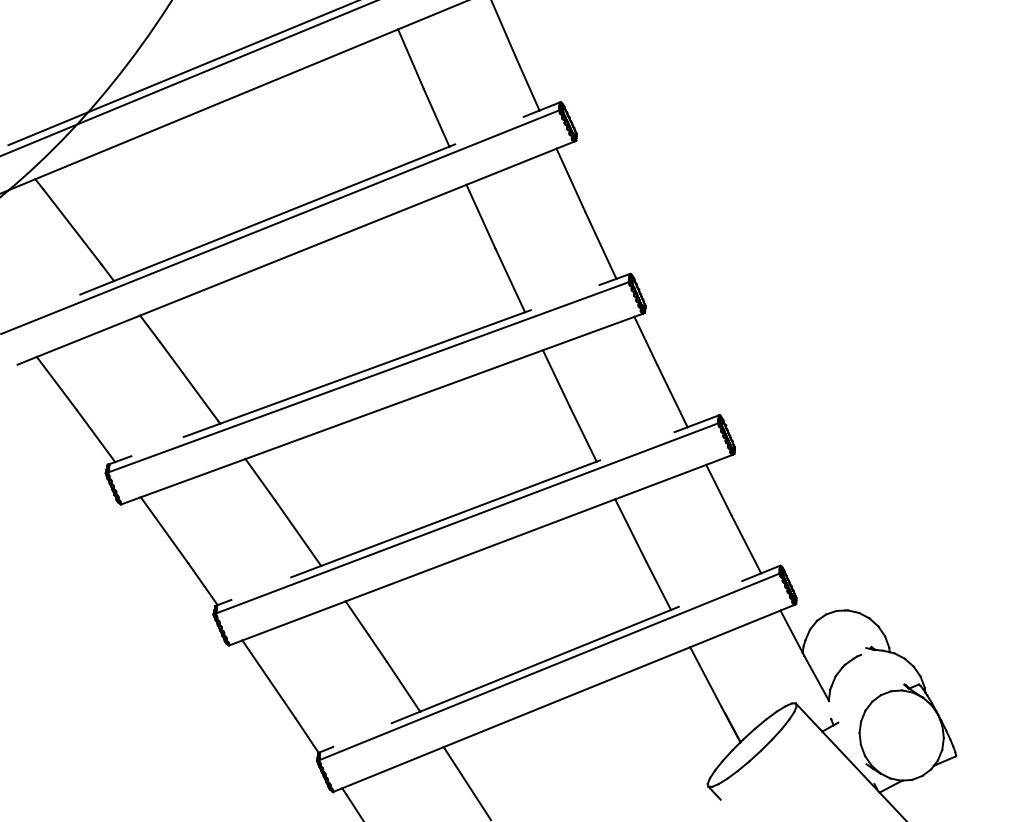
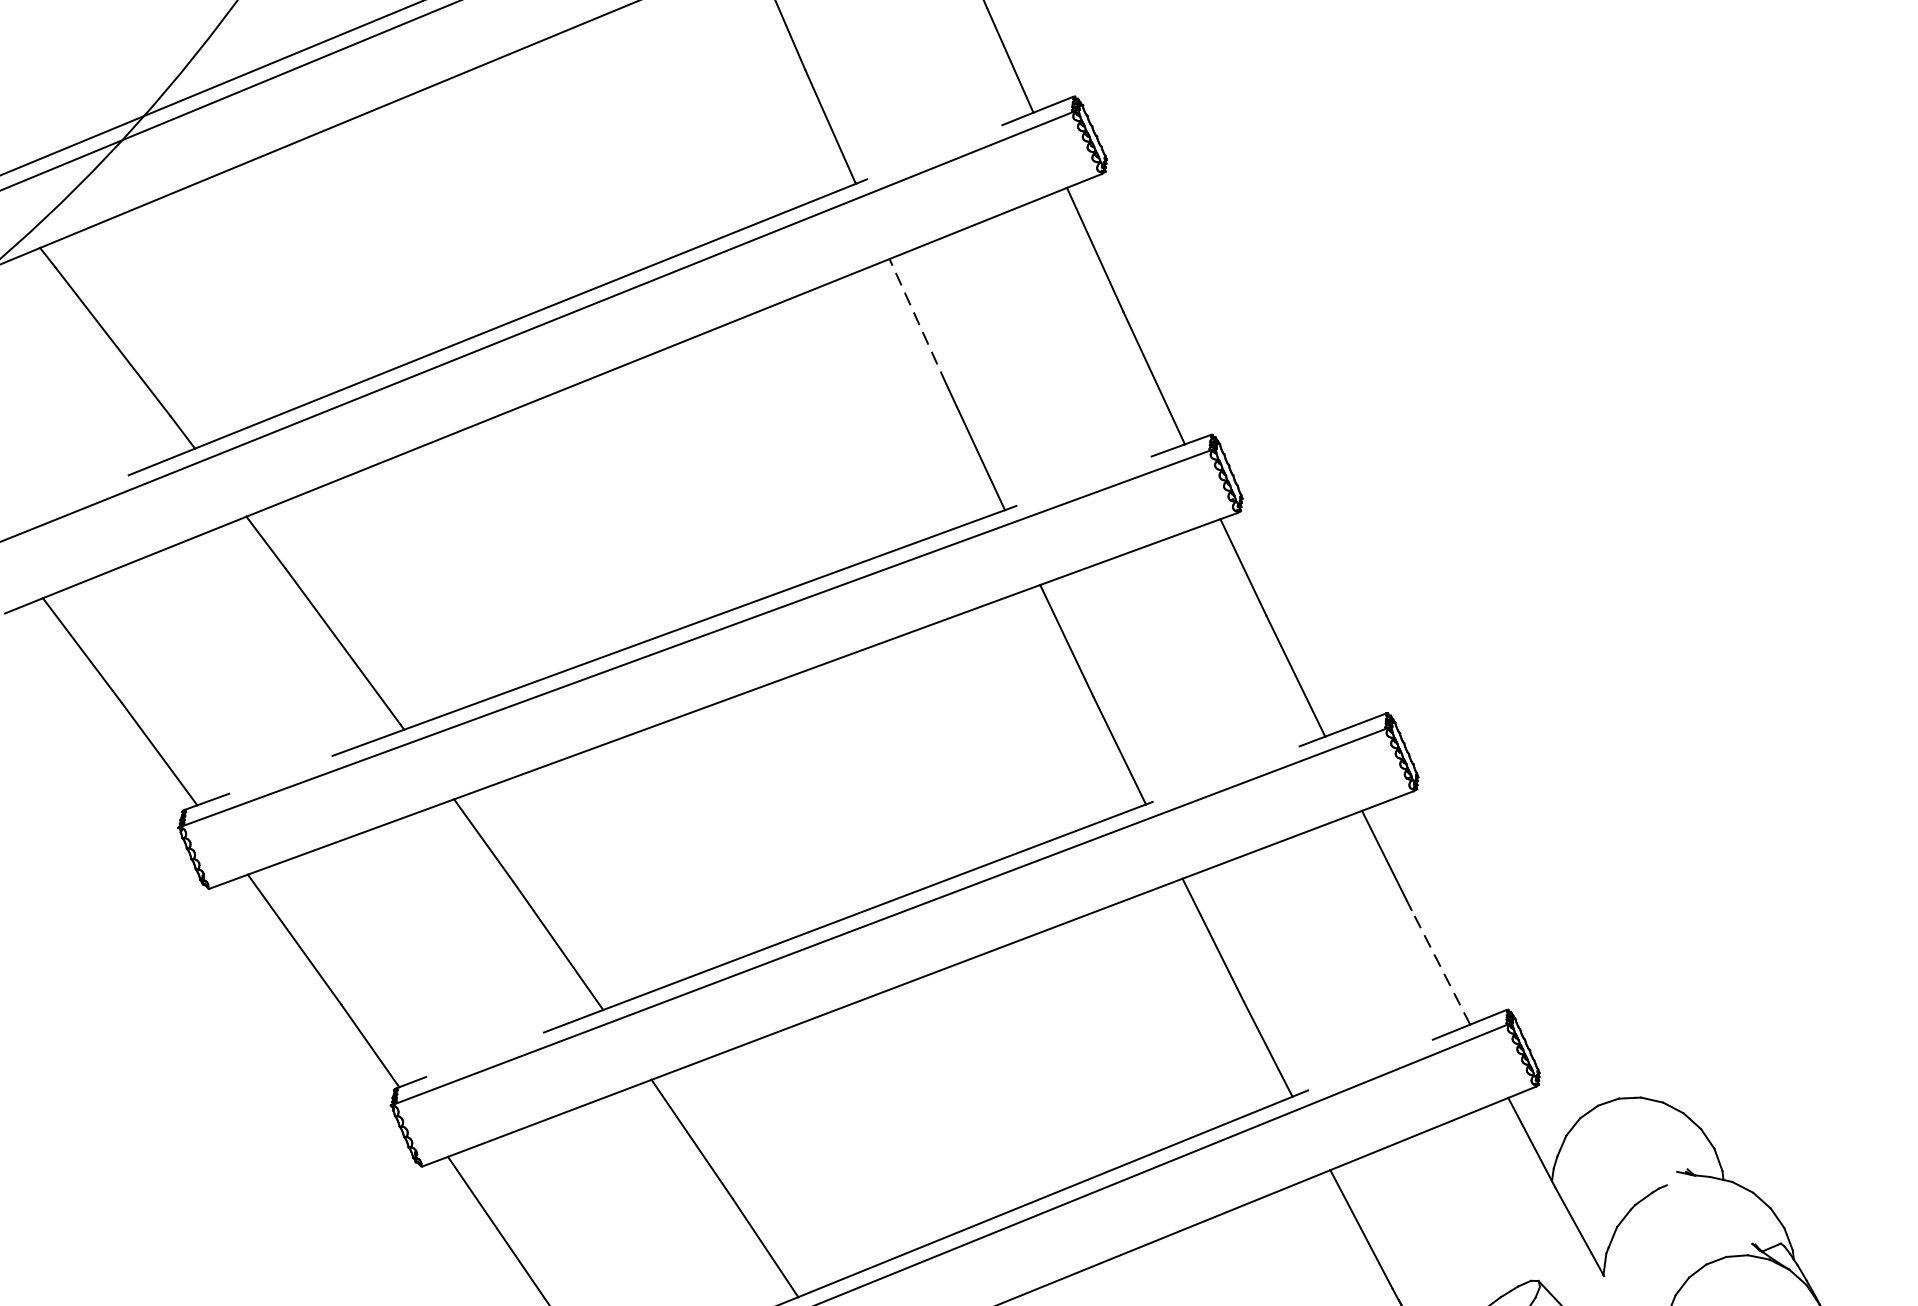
line: (480, 216) -> (917, 321), solid -> dashed
line: (746, 544) -> (1441, 967), solid -> dashed

